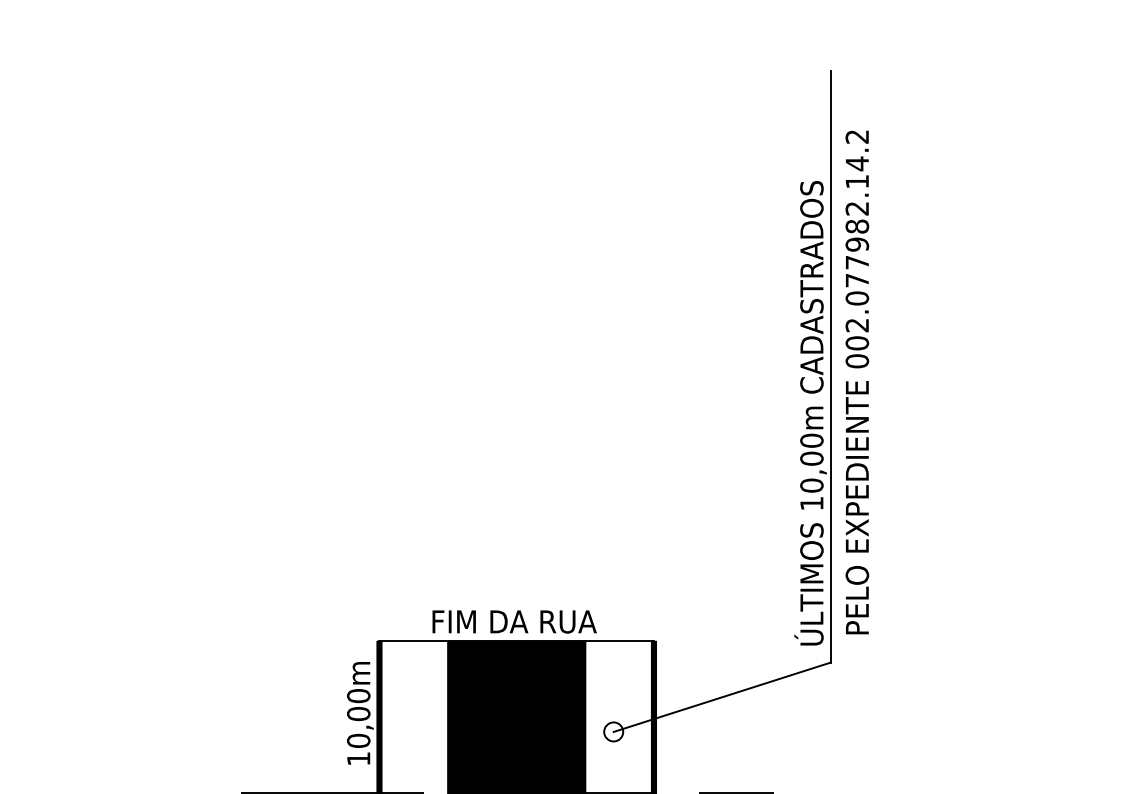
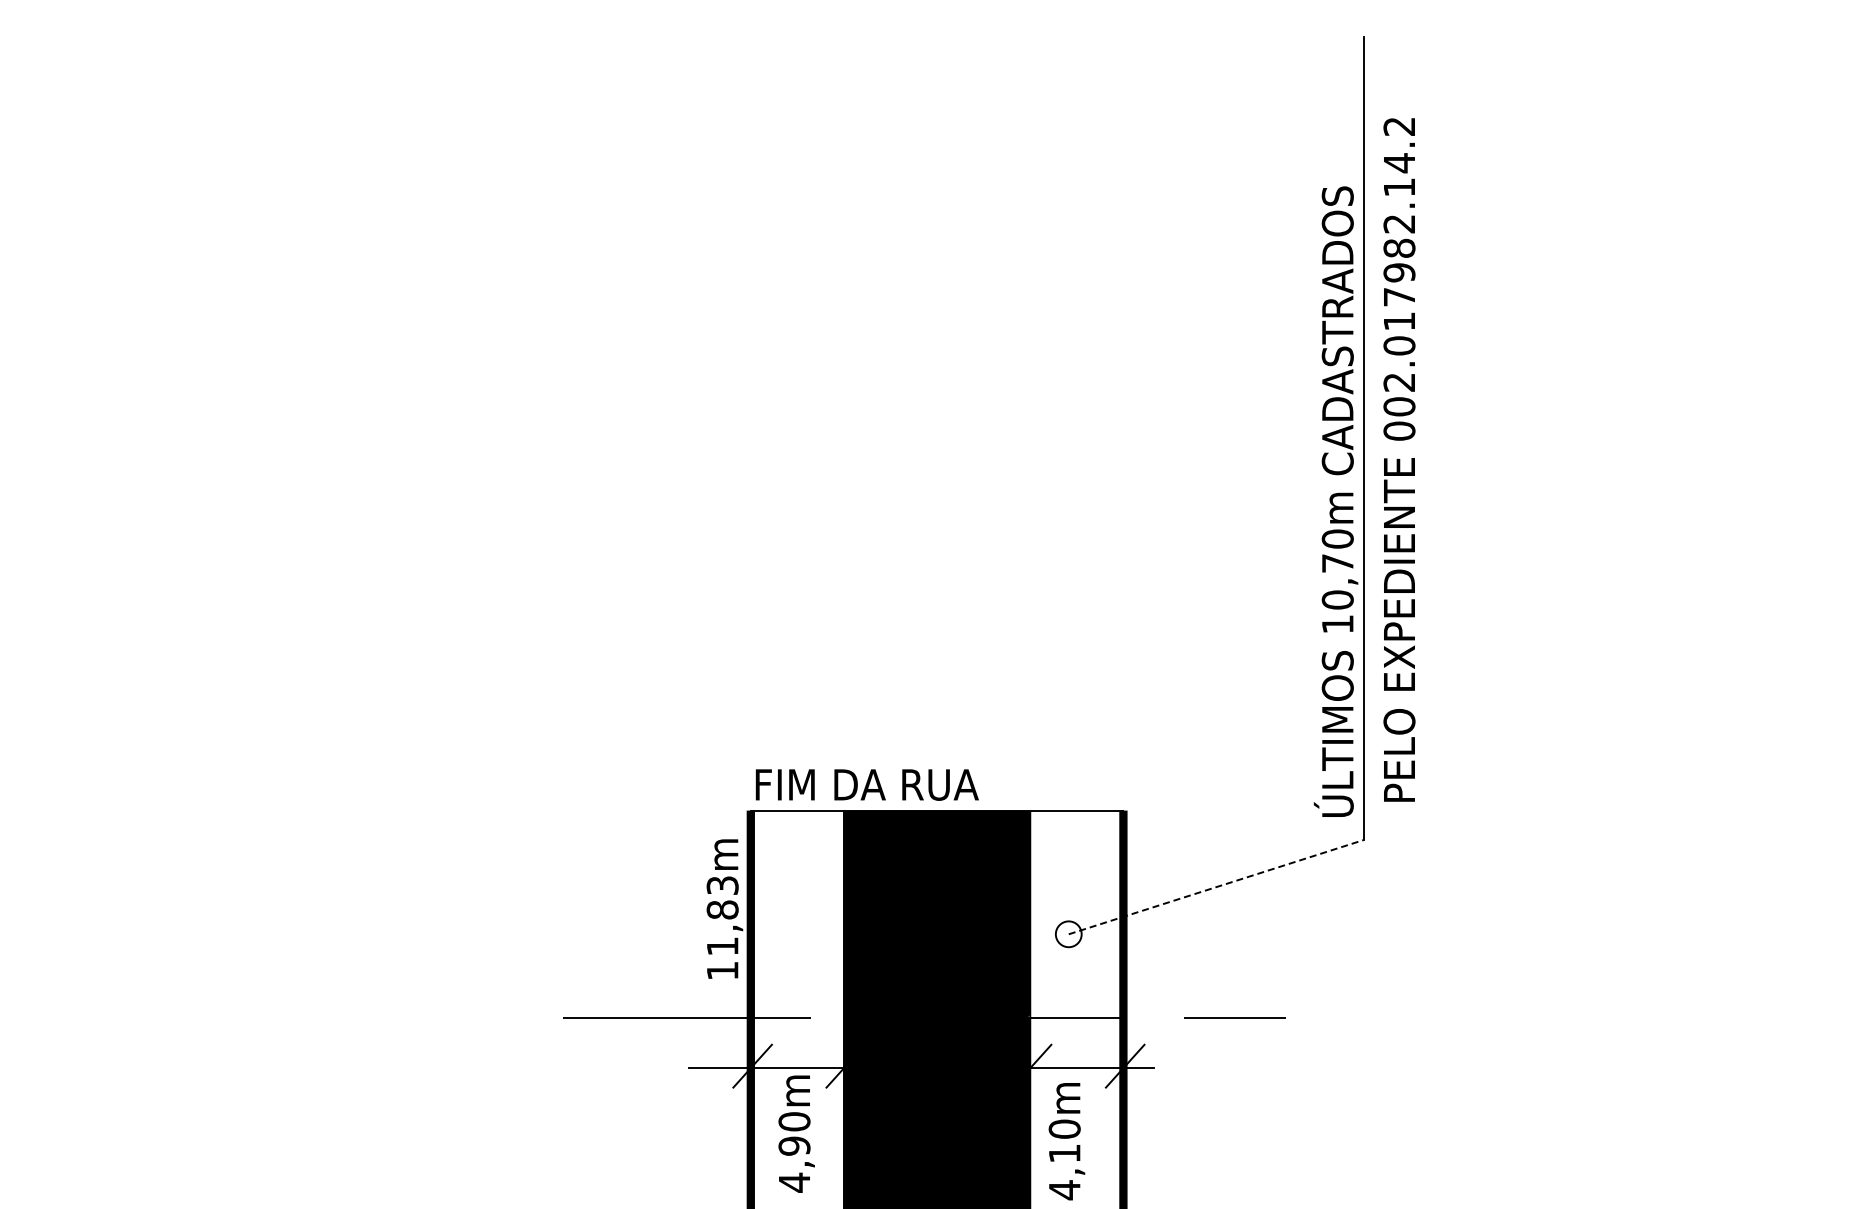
text: (857, 280) -> (1399, 321), 002.077982.14.2 -> 002.017982.14.2
text: (811, 458) -> (1337, 563), 10,00m -> 10,70m
text: (514, 621) -> (866, 784), moved
line: (722, 697) -> (1216, 887), solid -> dashed
text: (358, 718) -> (722, 916), 10,00m -> 11,83m

